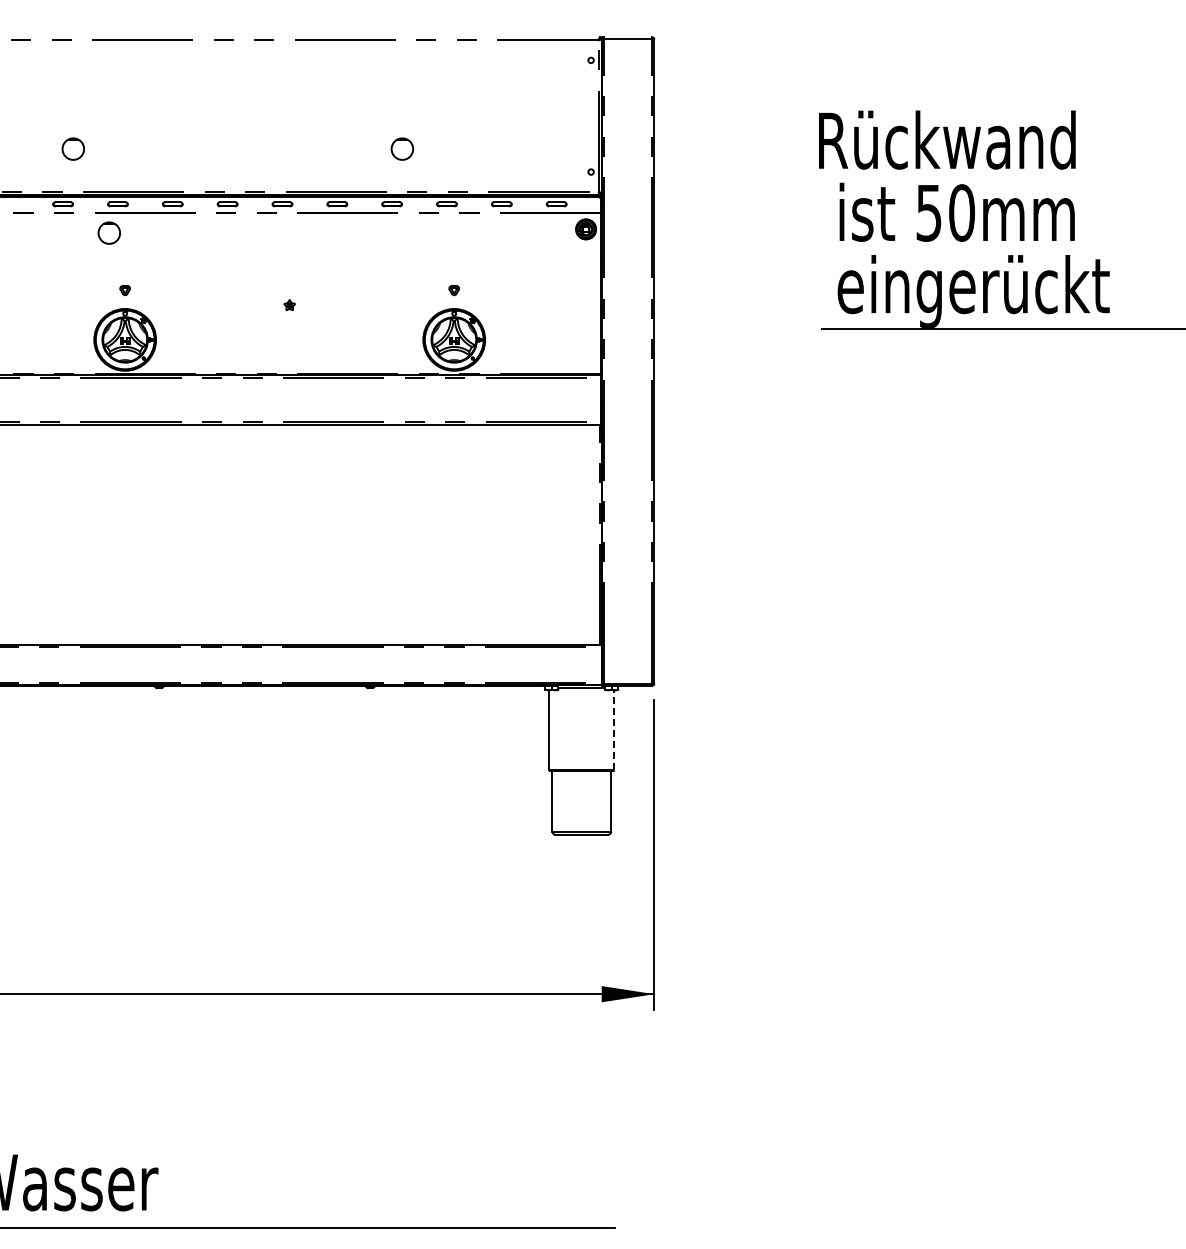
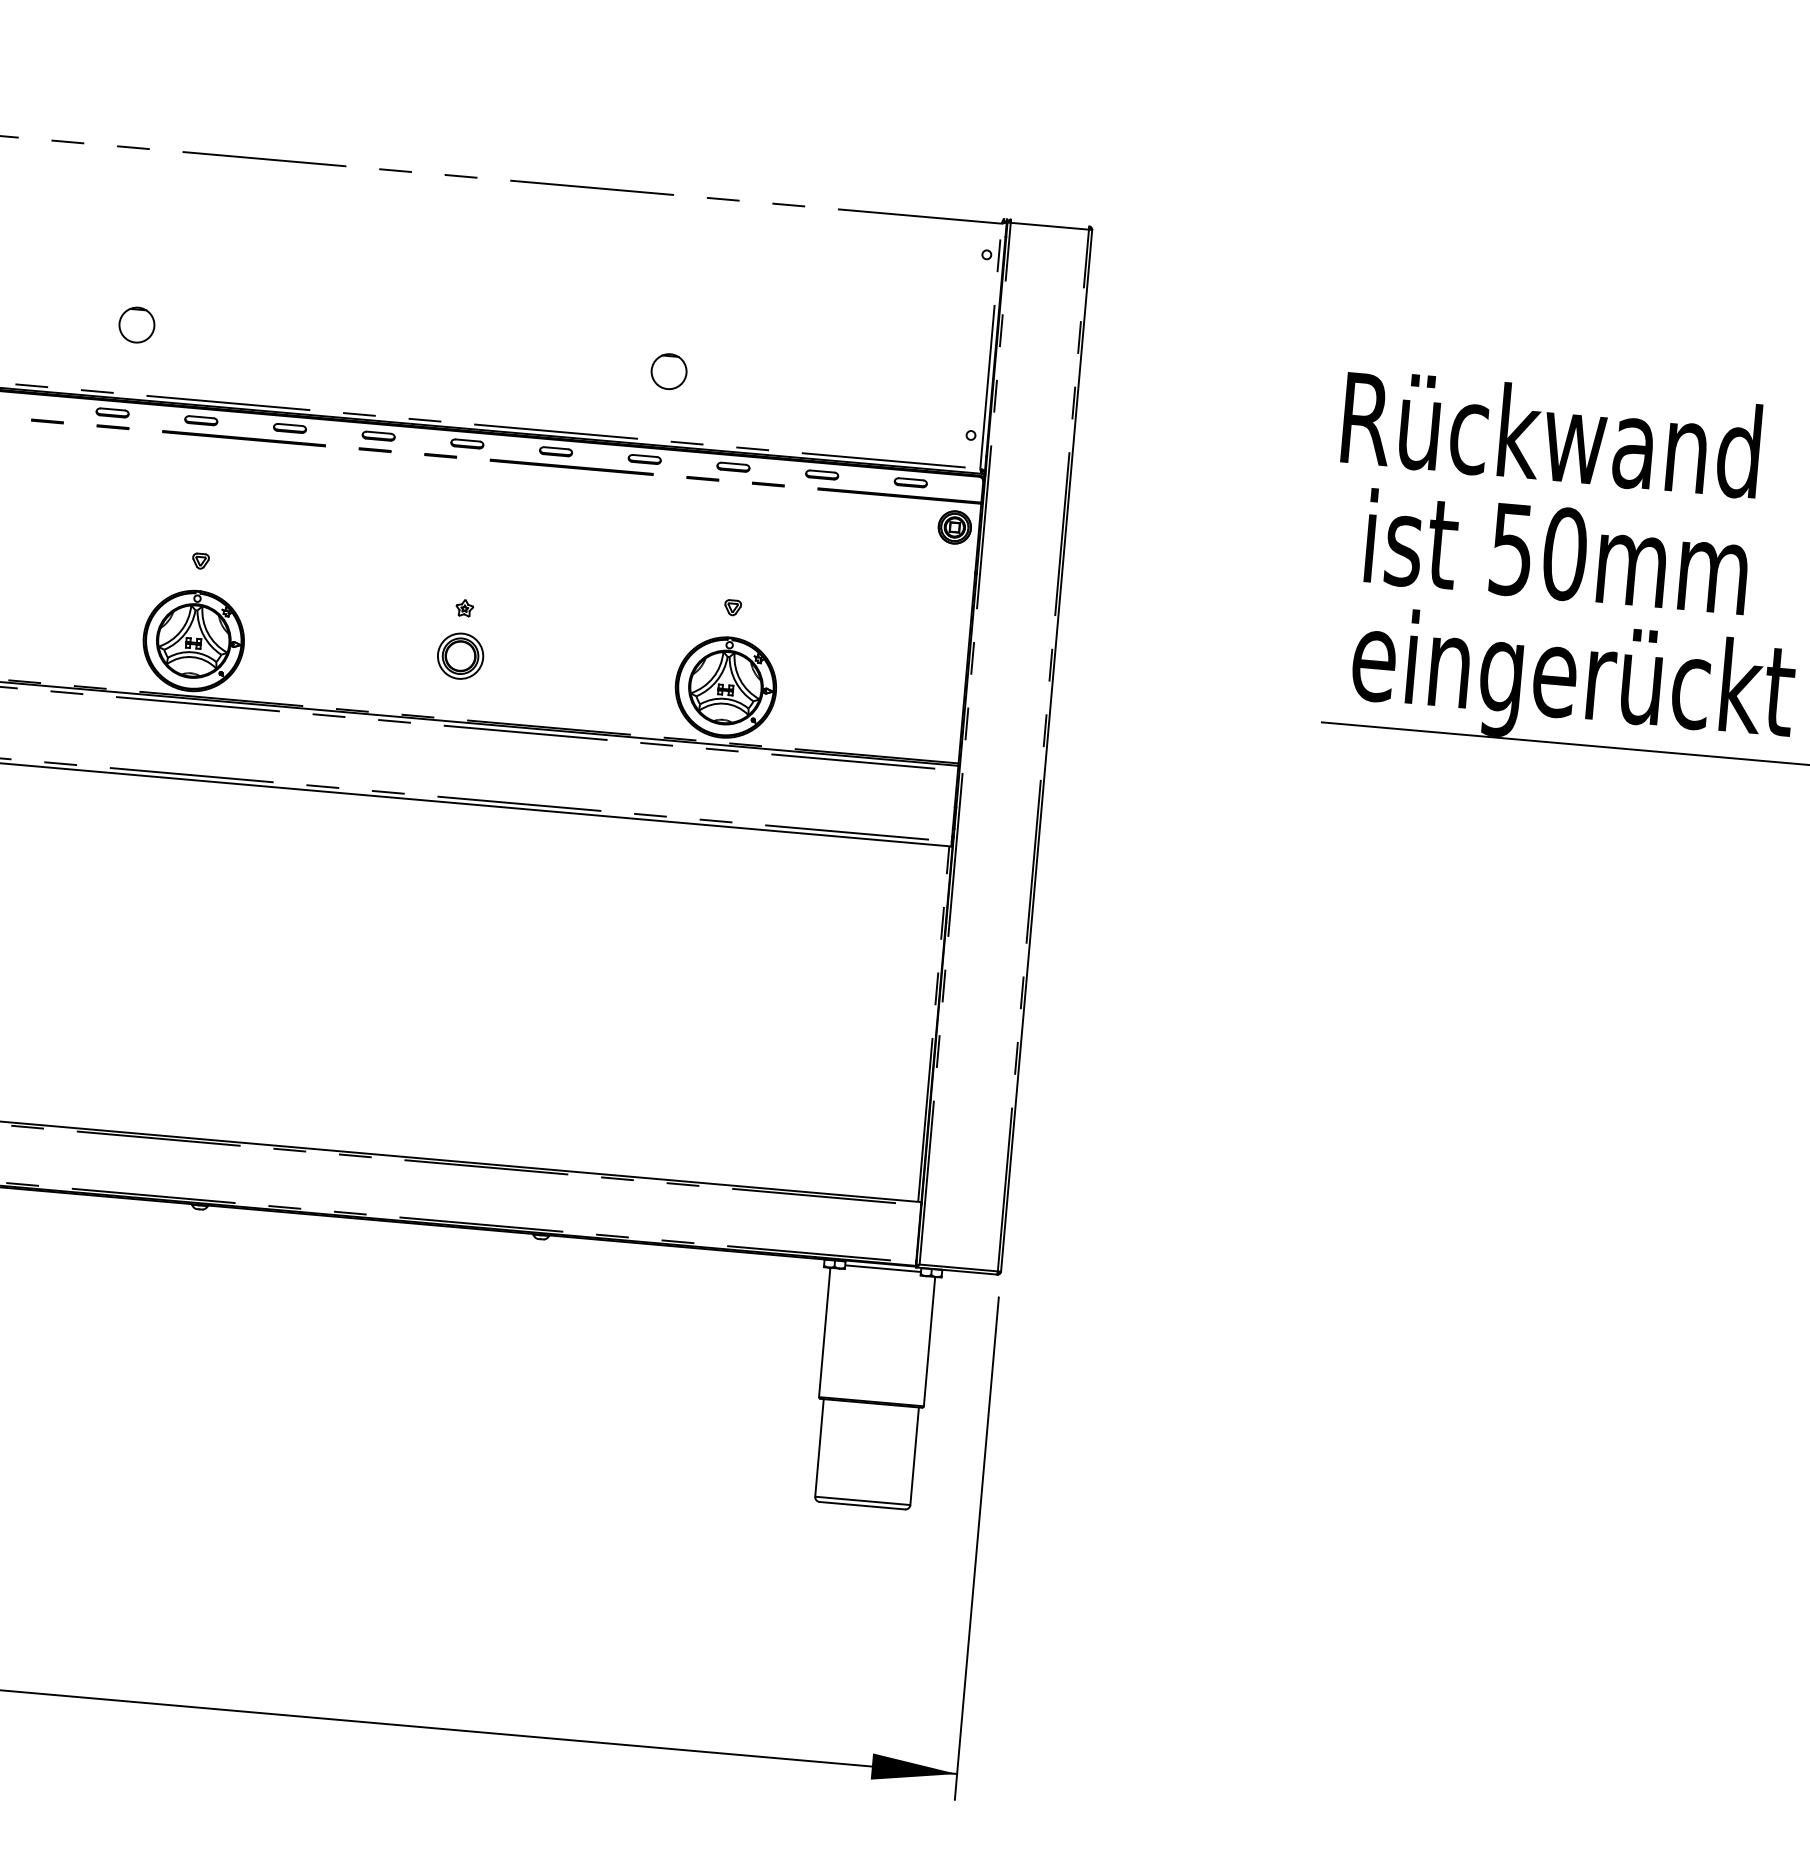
circle: (108, 232) -> (182, 464), removed
part: (289, 334) -> (460, 655), added
line: (614, 730) -> (929, 1341), dashed -> solid

